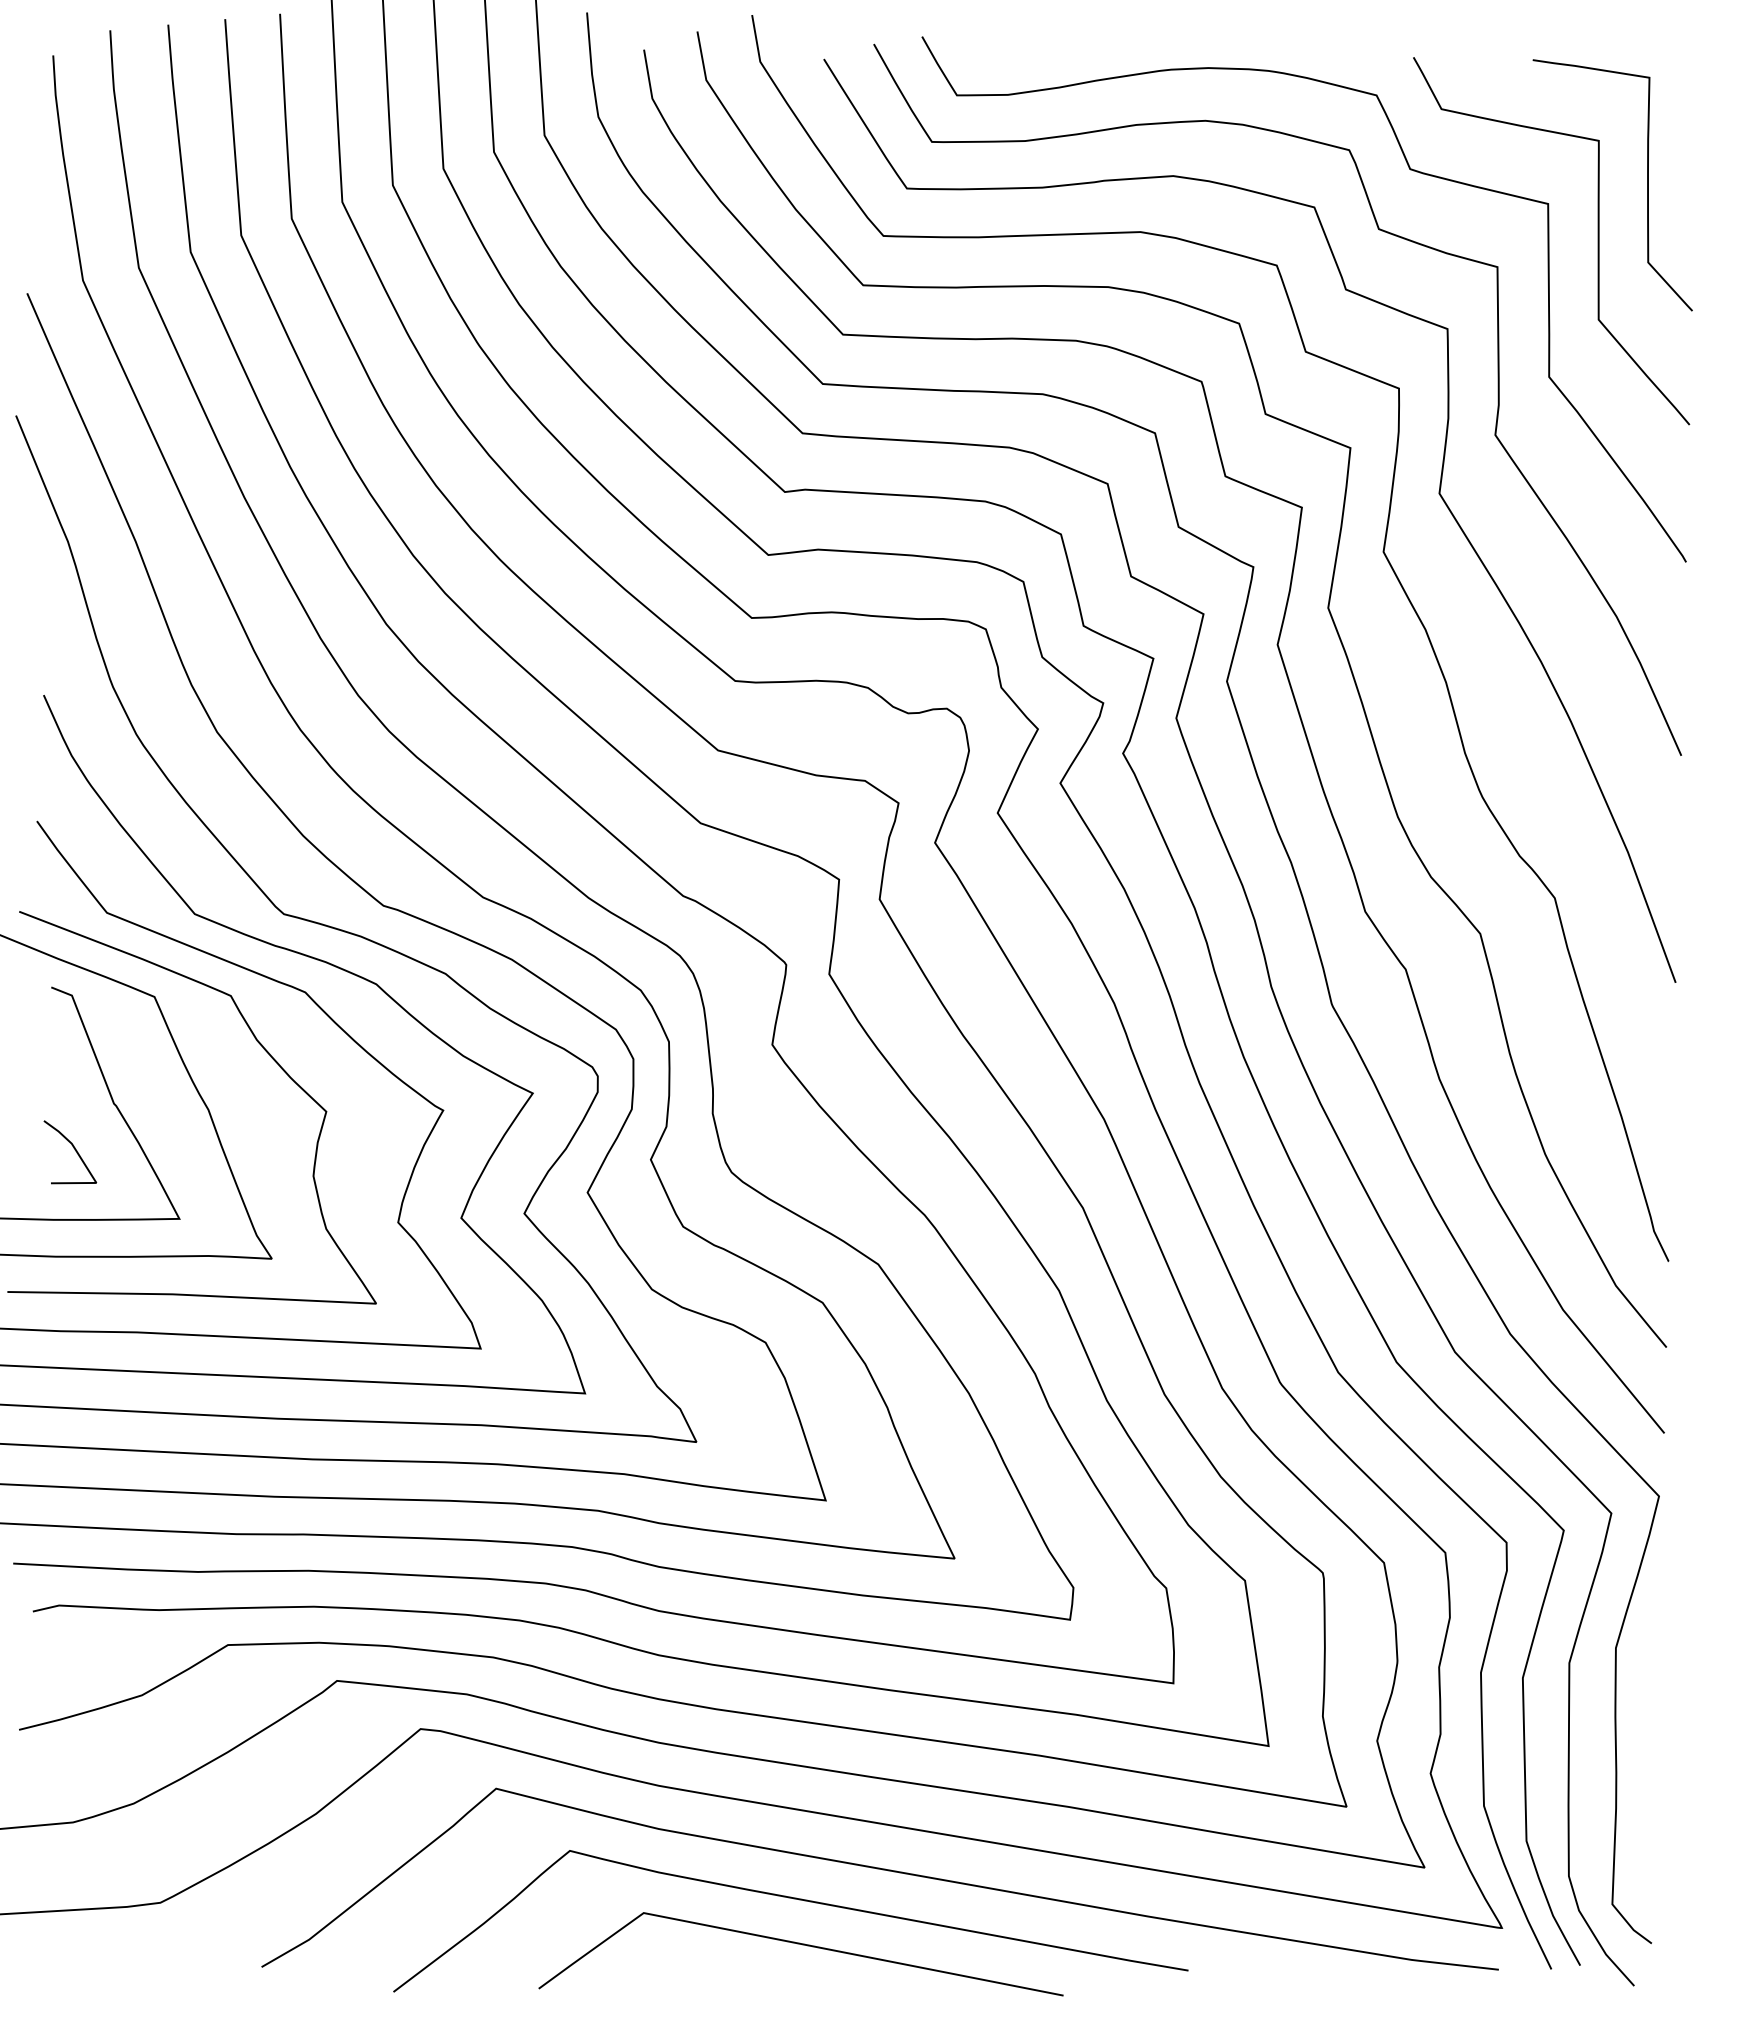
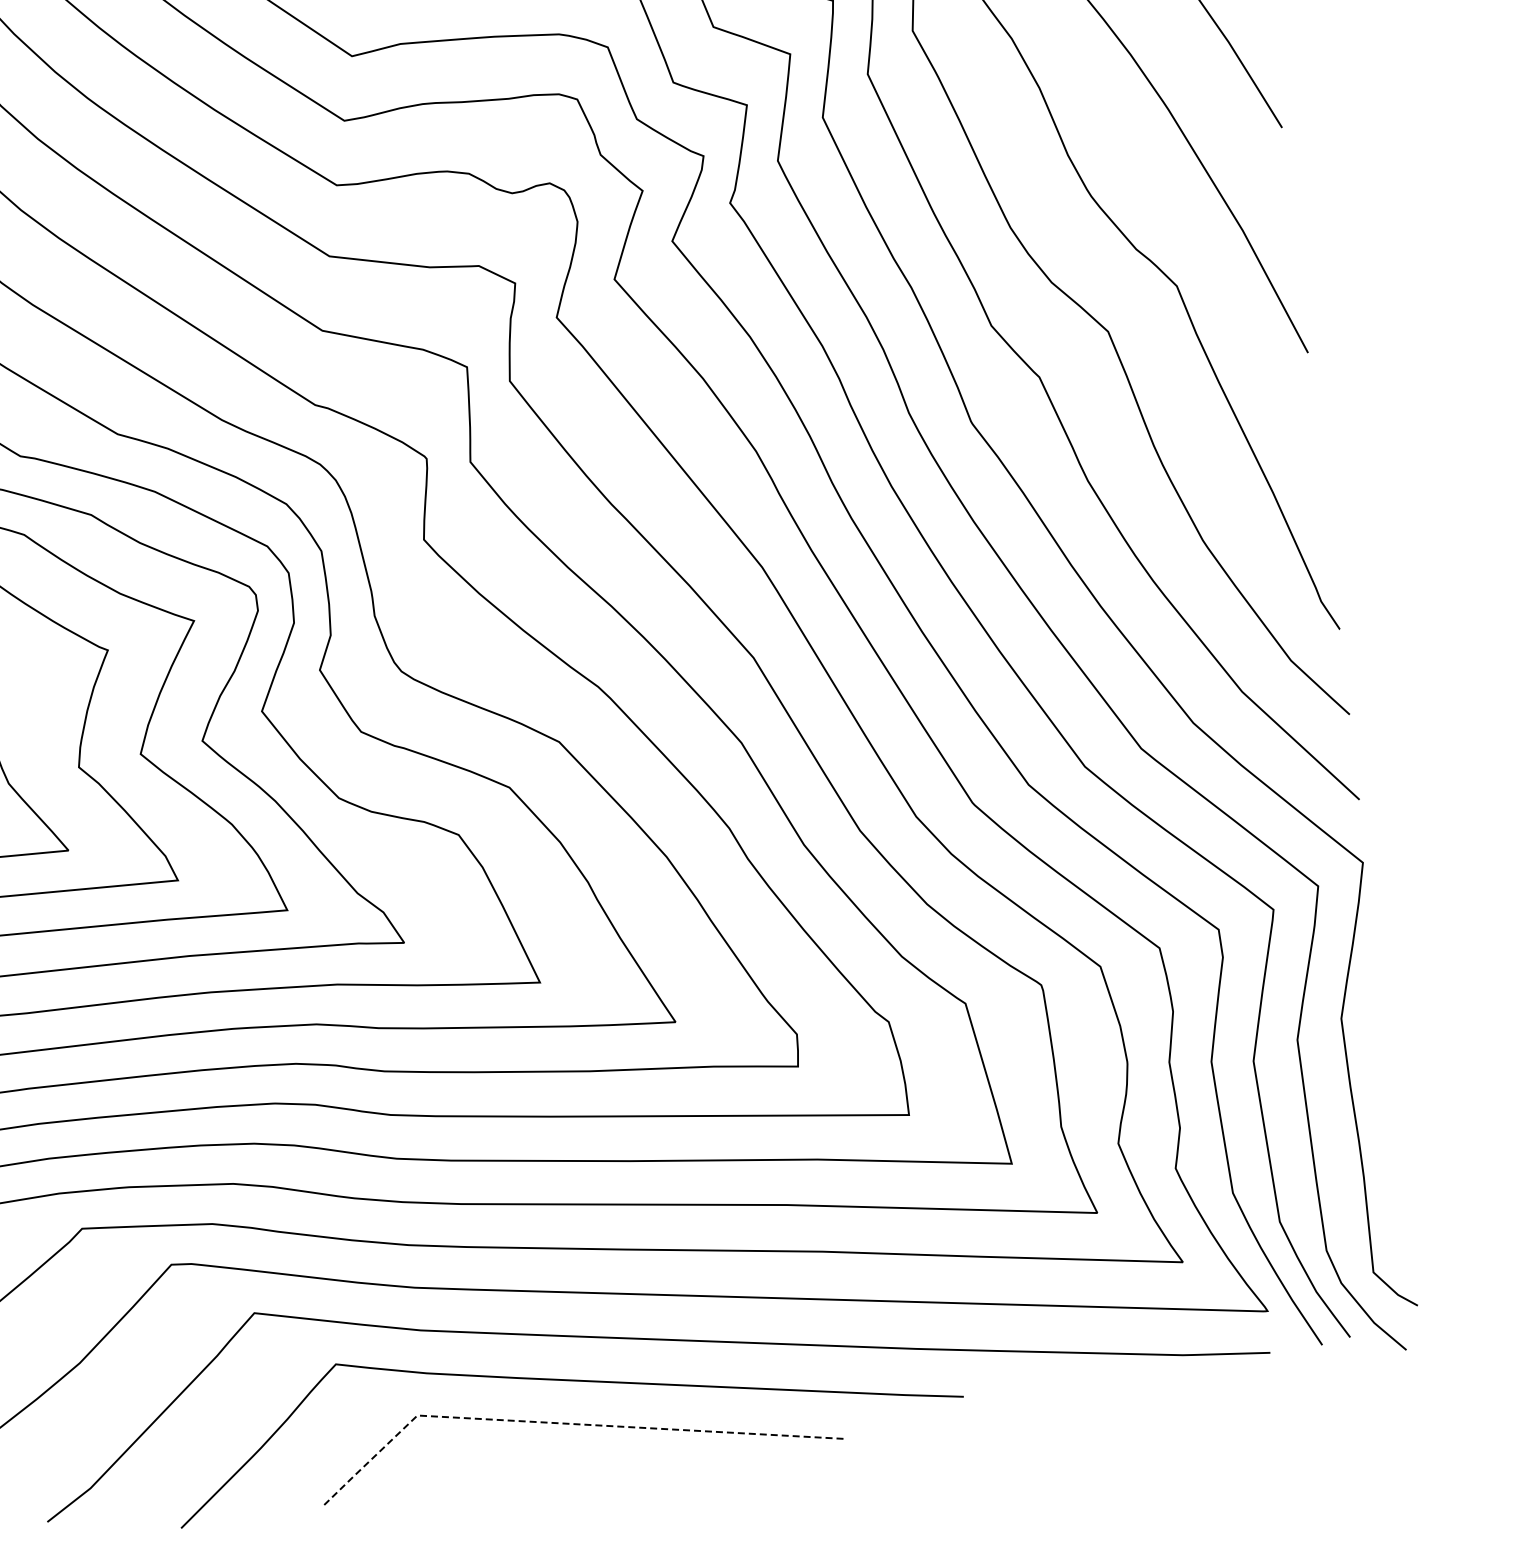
line: (788, 1941) -> (564, 1423), solid -> dashed

